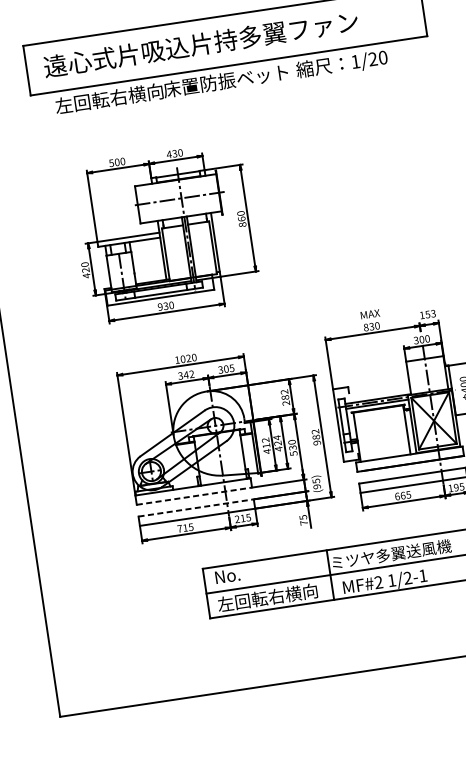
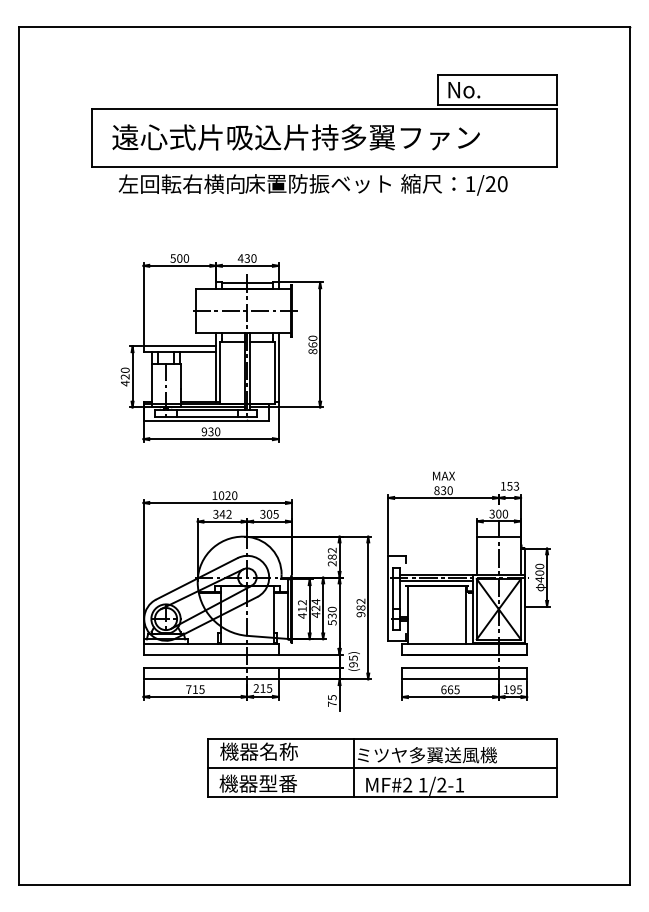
line: (194, 496) -> (211, 654), dashed -> solid
line: (196, 507) -> (211, 668), dashed -> solid
text: (247, 572) -> (258, 751), No. -> 機器名称
text: (267, 597) -> (277, 783), 左回転右横向 -> 機器型番

